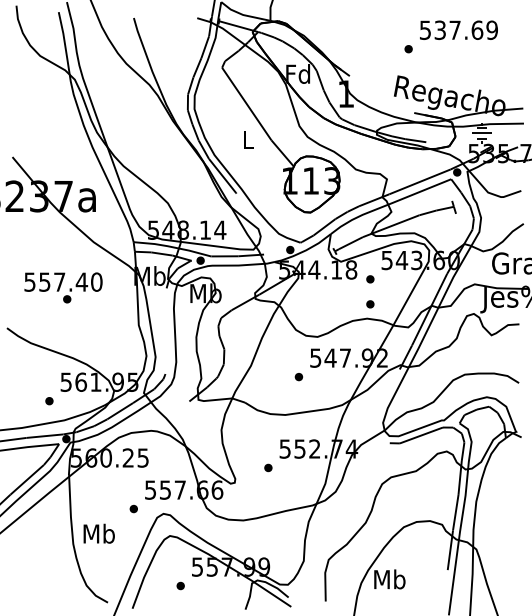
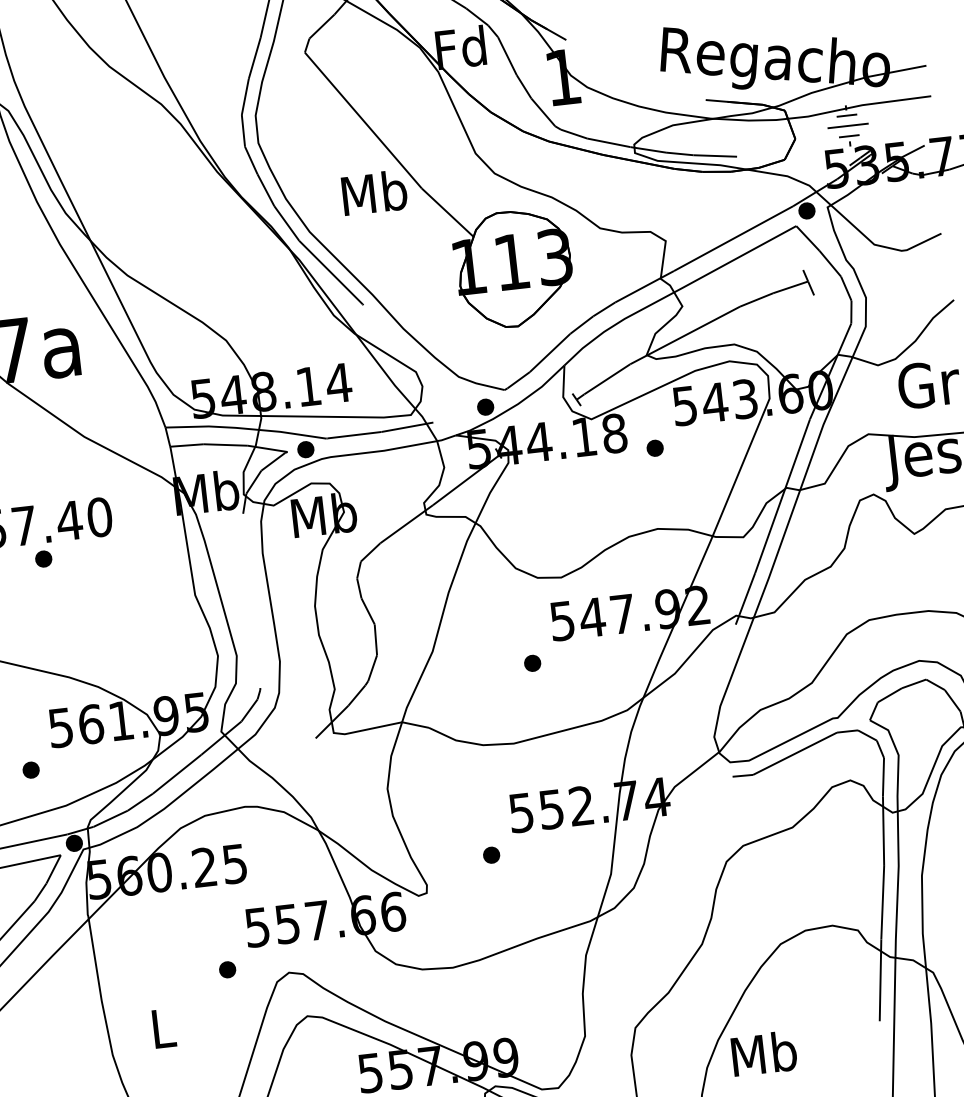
text: (247, 139) -> (373, 192), L -> Mb
part: (370, 304) -> (661, 499), removed
text: (98, 533) -> (161, 1027), Mb -> L

